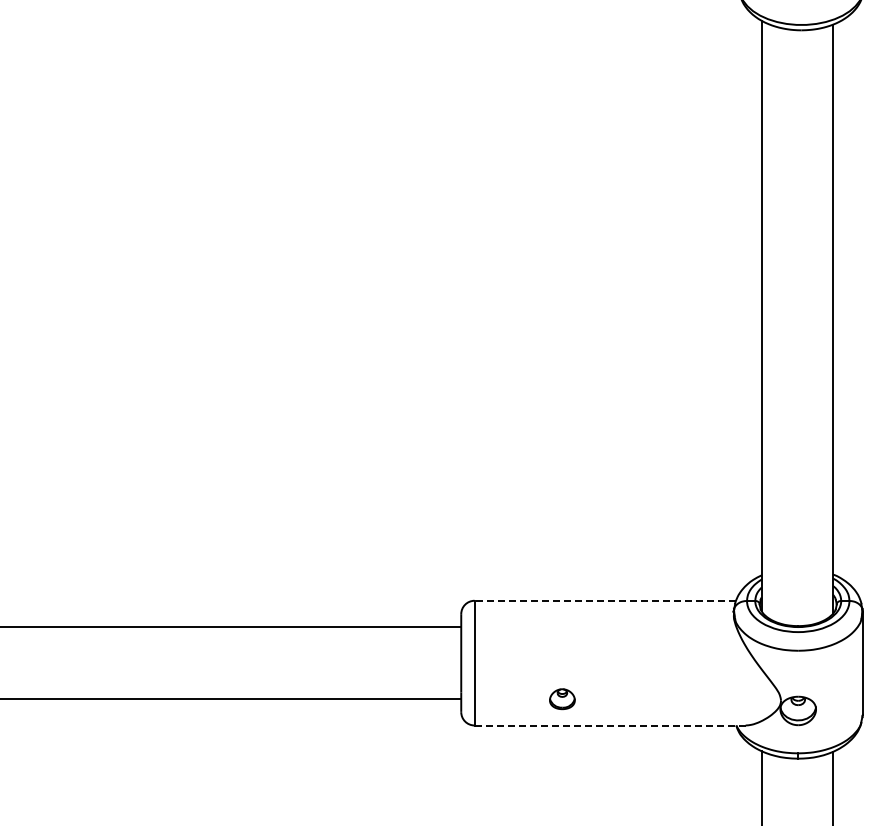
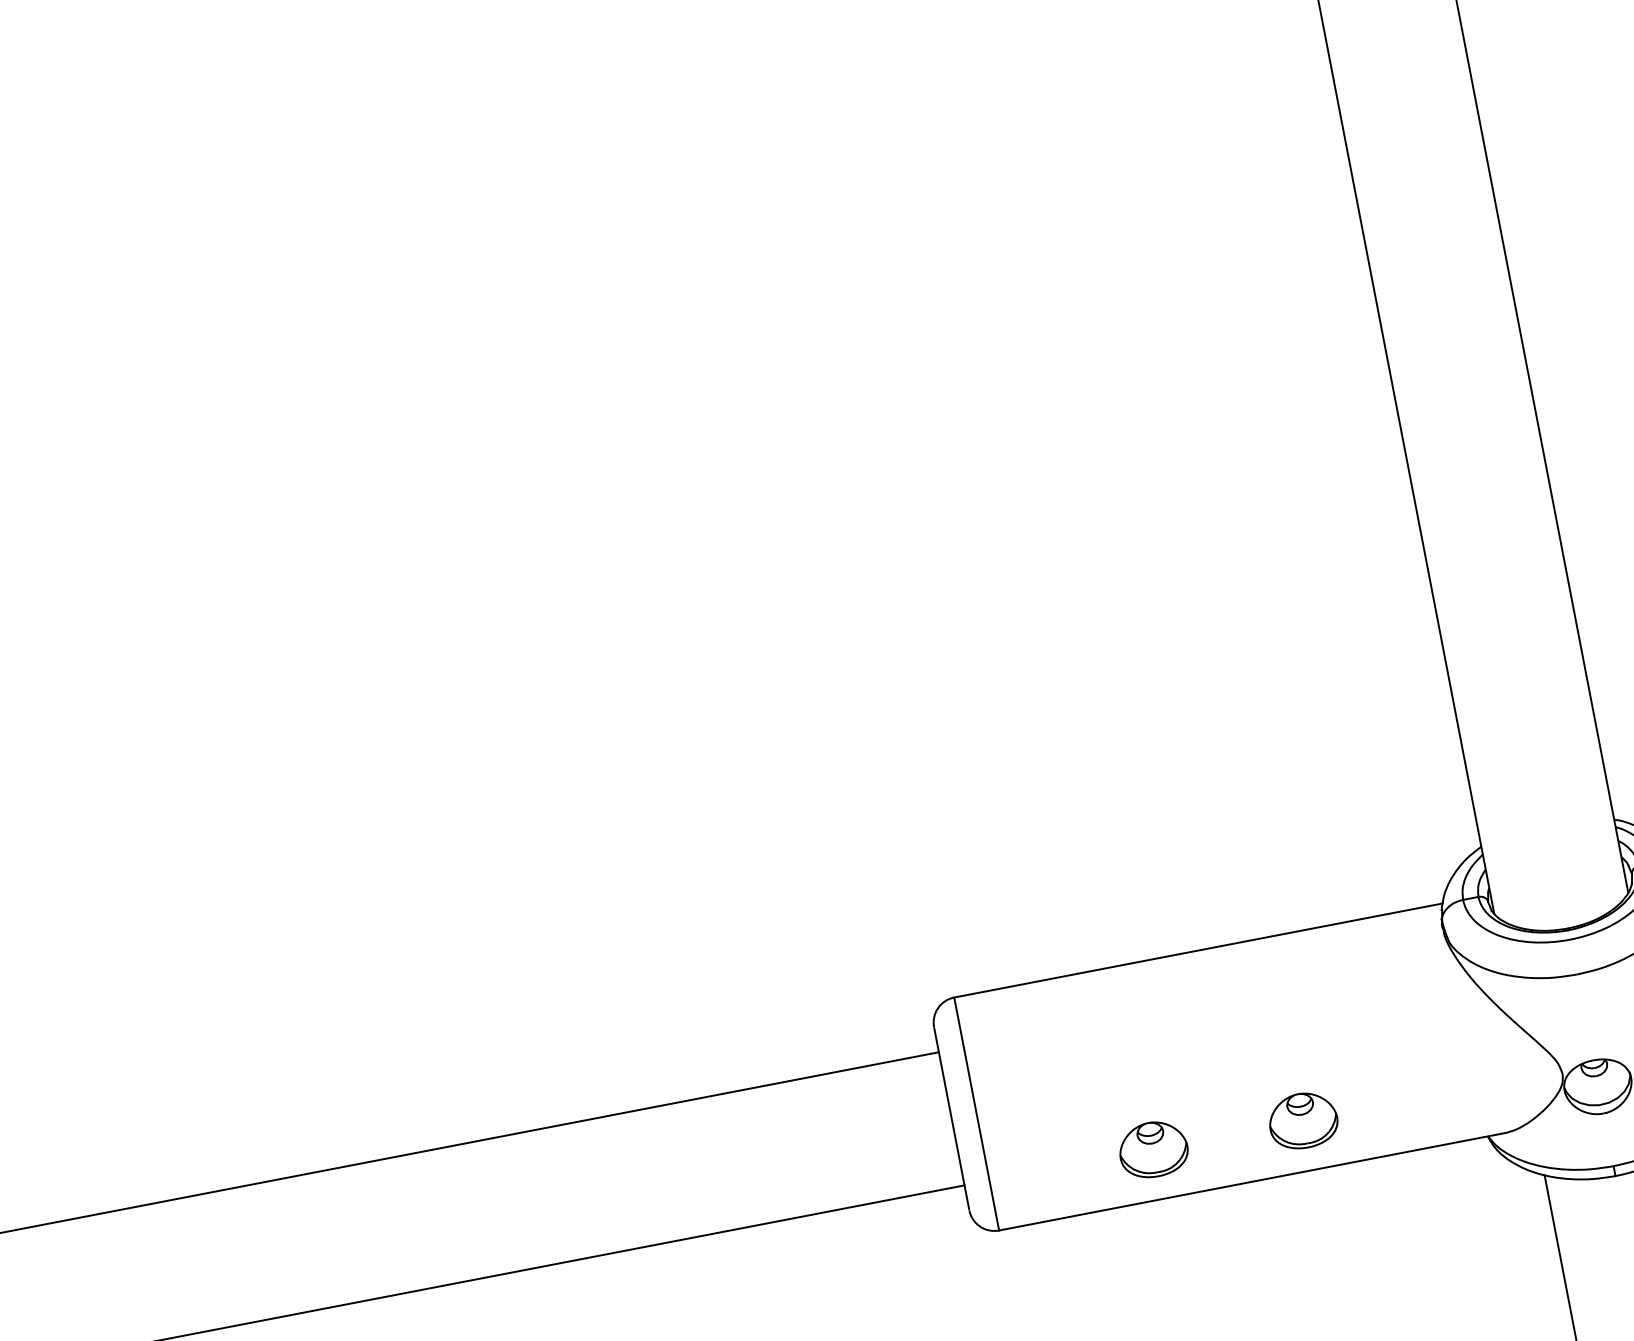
line: (605, 600) -> (1198, 949), dashed -> solid
part: (562, 699) -> (1153, 1150), size x1.43
part: (642, 699) -> (1303, 1121), added
line: (610, 725) -> (1252, 1181), dashed -> solid

